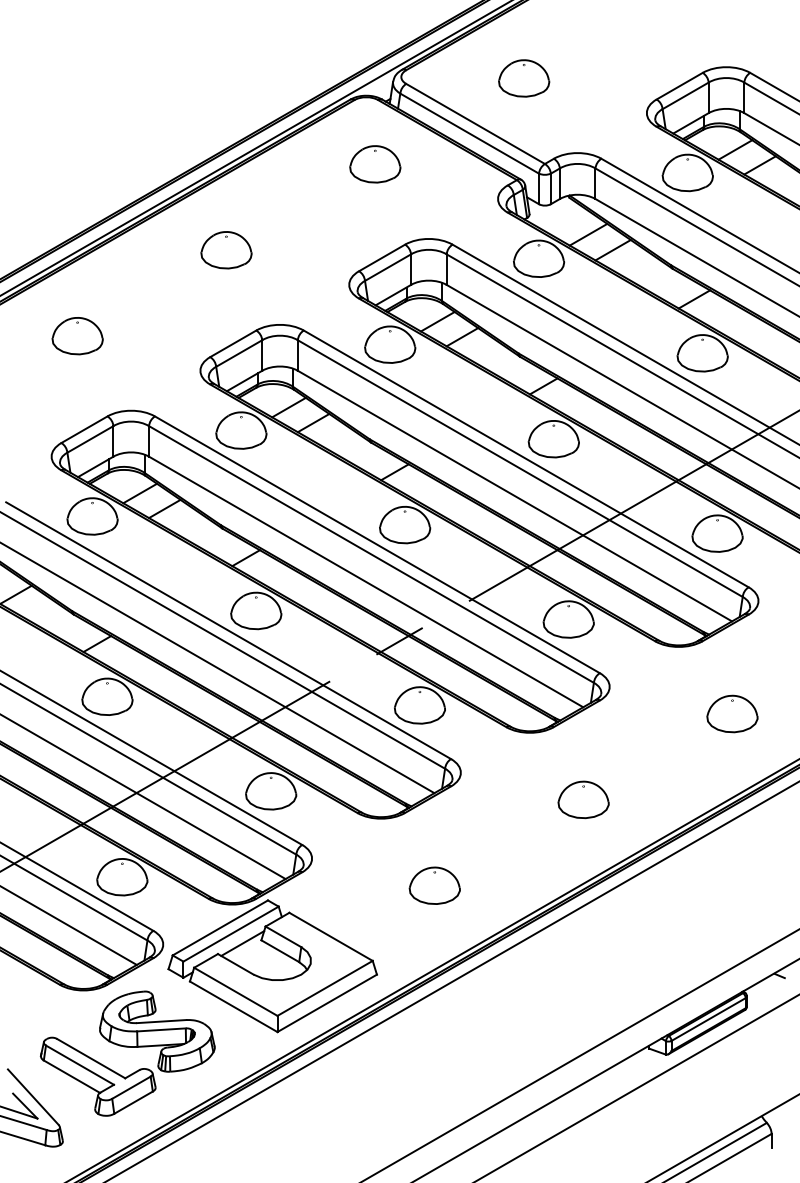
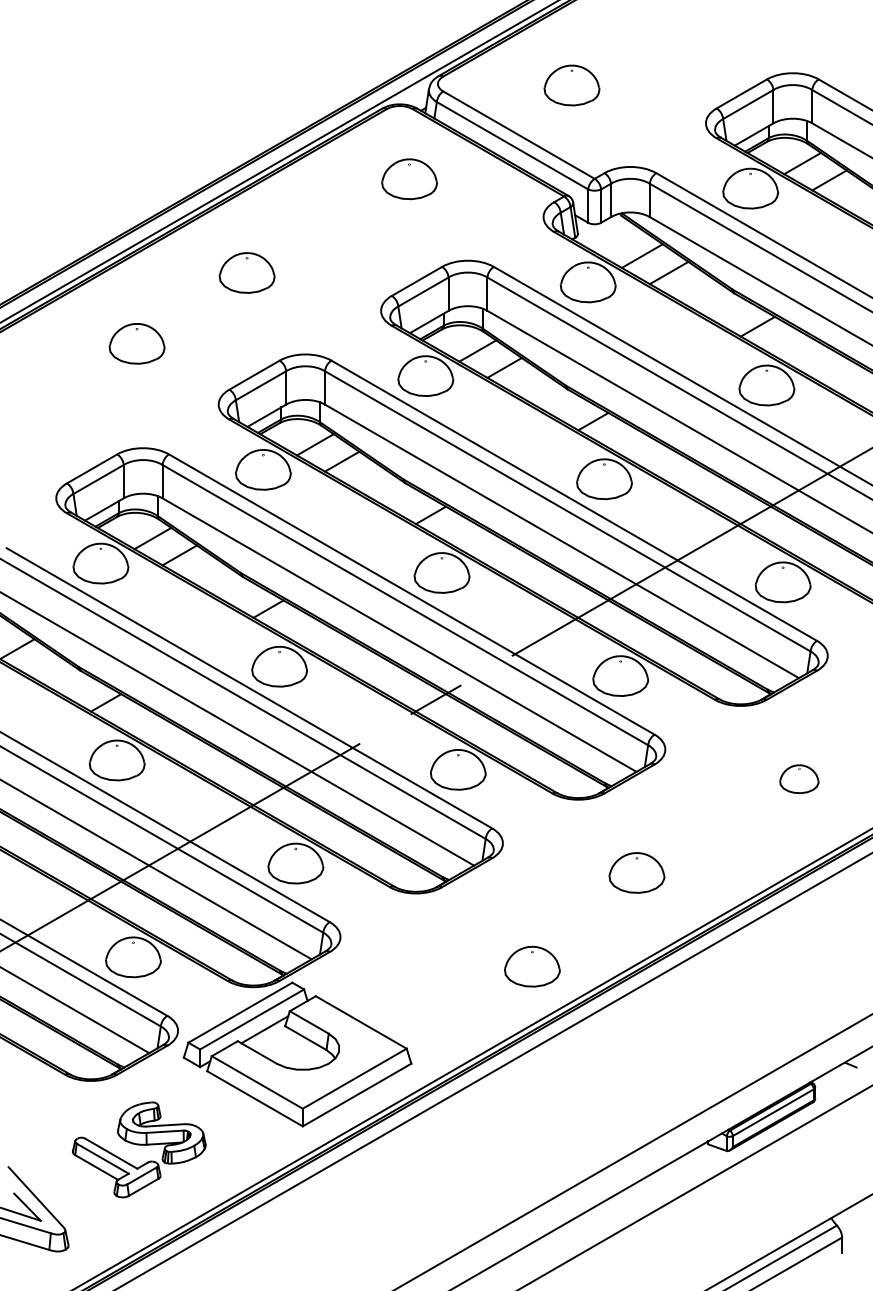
part: (77, 336) -> (136, 344), moved
part: (732, 713) -> (799, 778), size x0.7
part: (434, 885) -> (532, 966), moved
part: (127, 1053) -> (139, 1149), size x0.7

